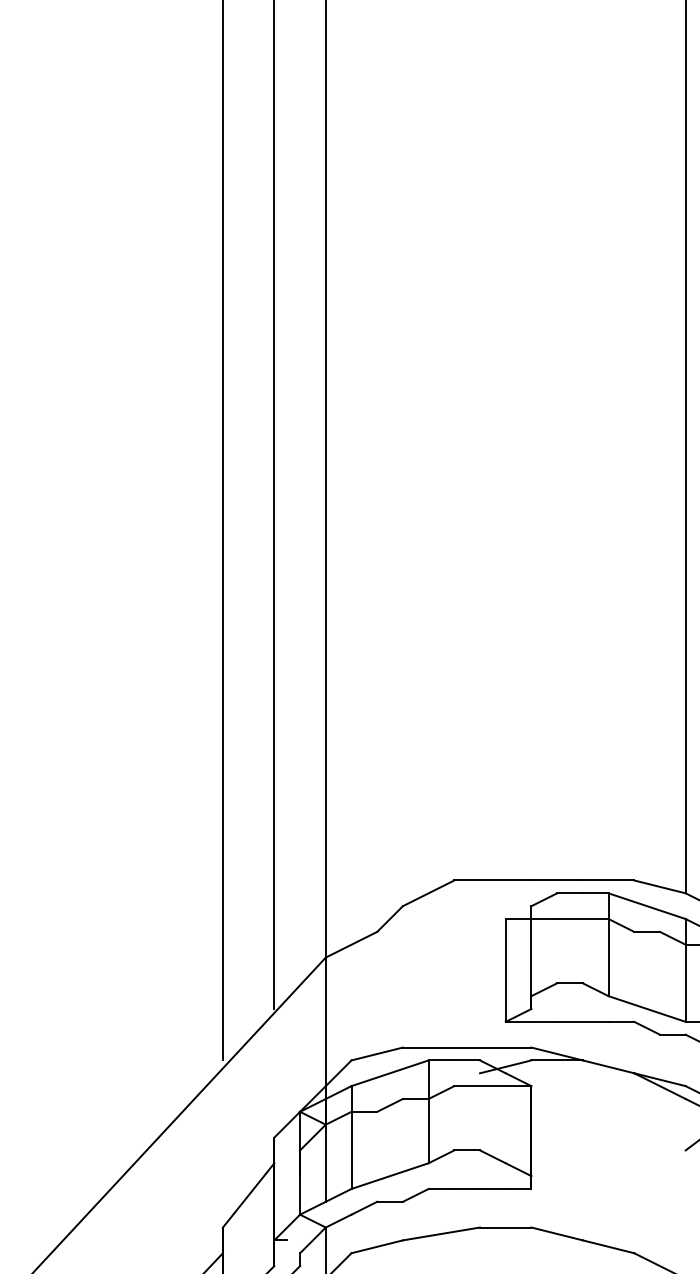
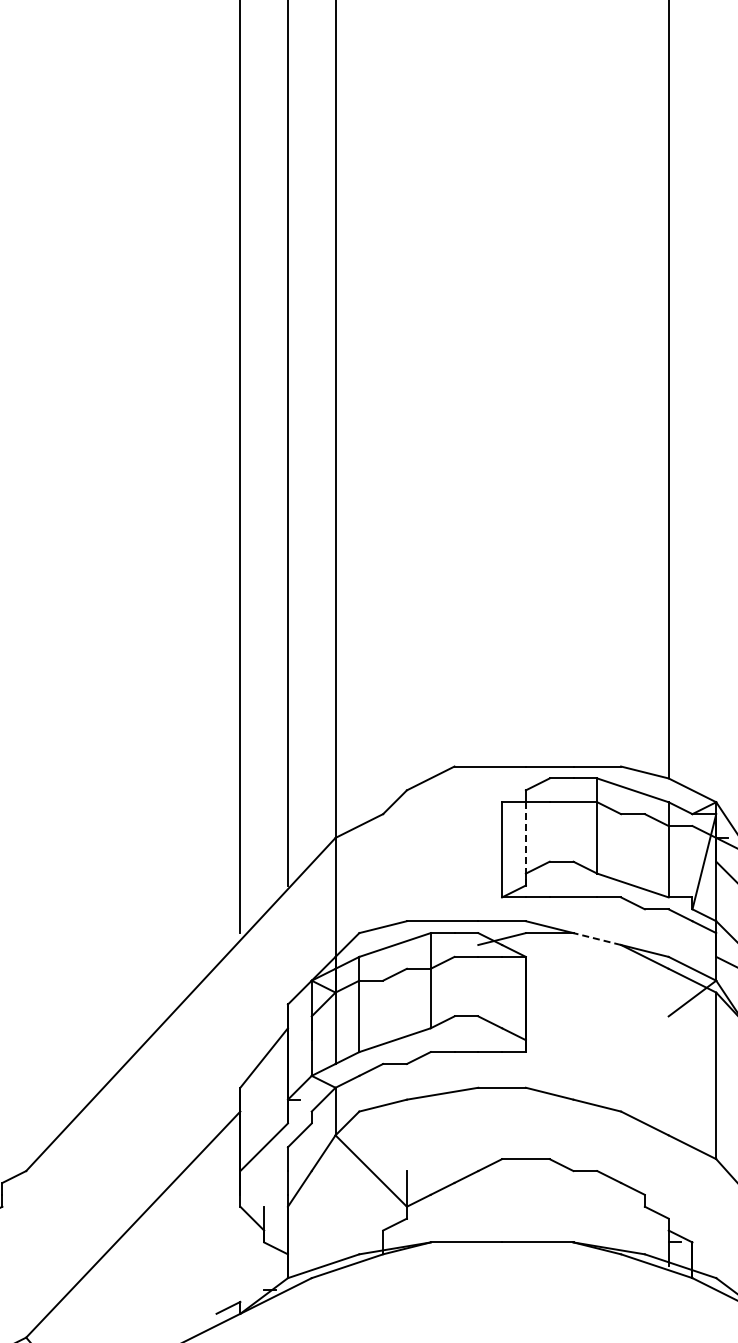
line: (531, 963) -> (525, 843), solid -> dashed
line: (608, 1067) -> (597, 939), solid -> dashed

